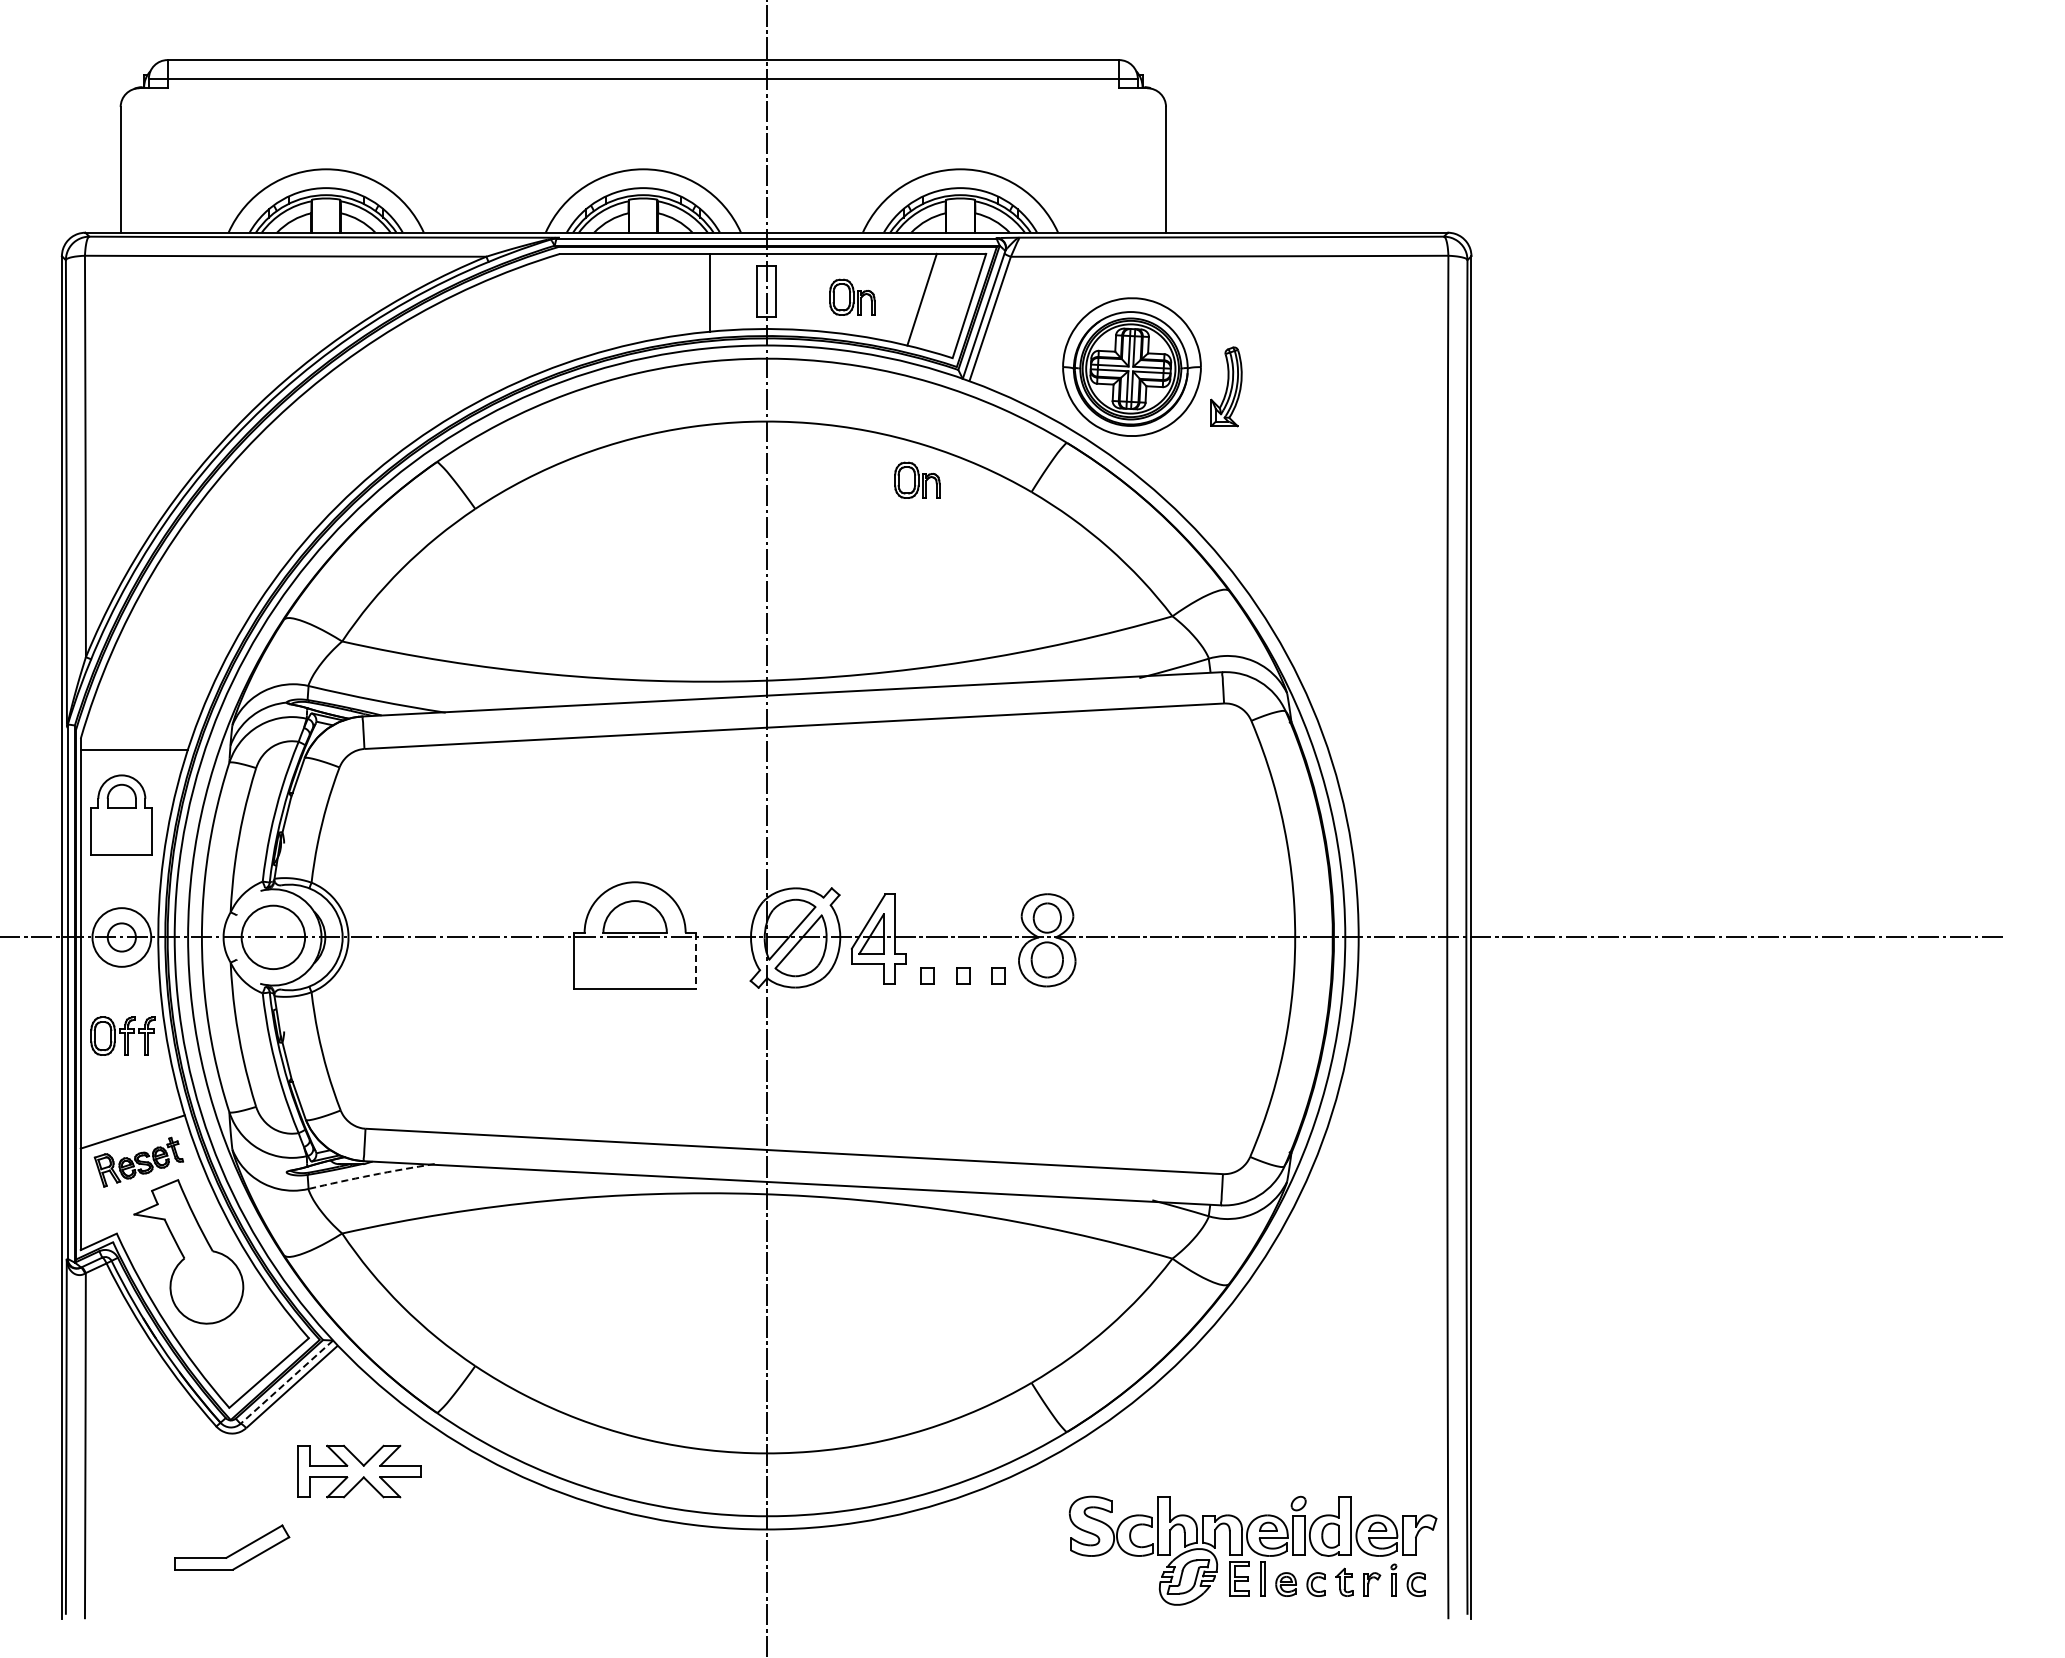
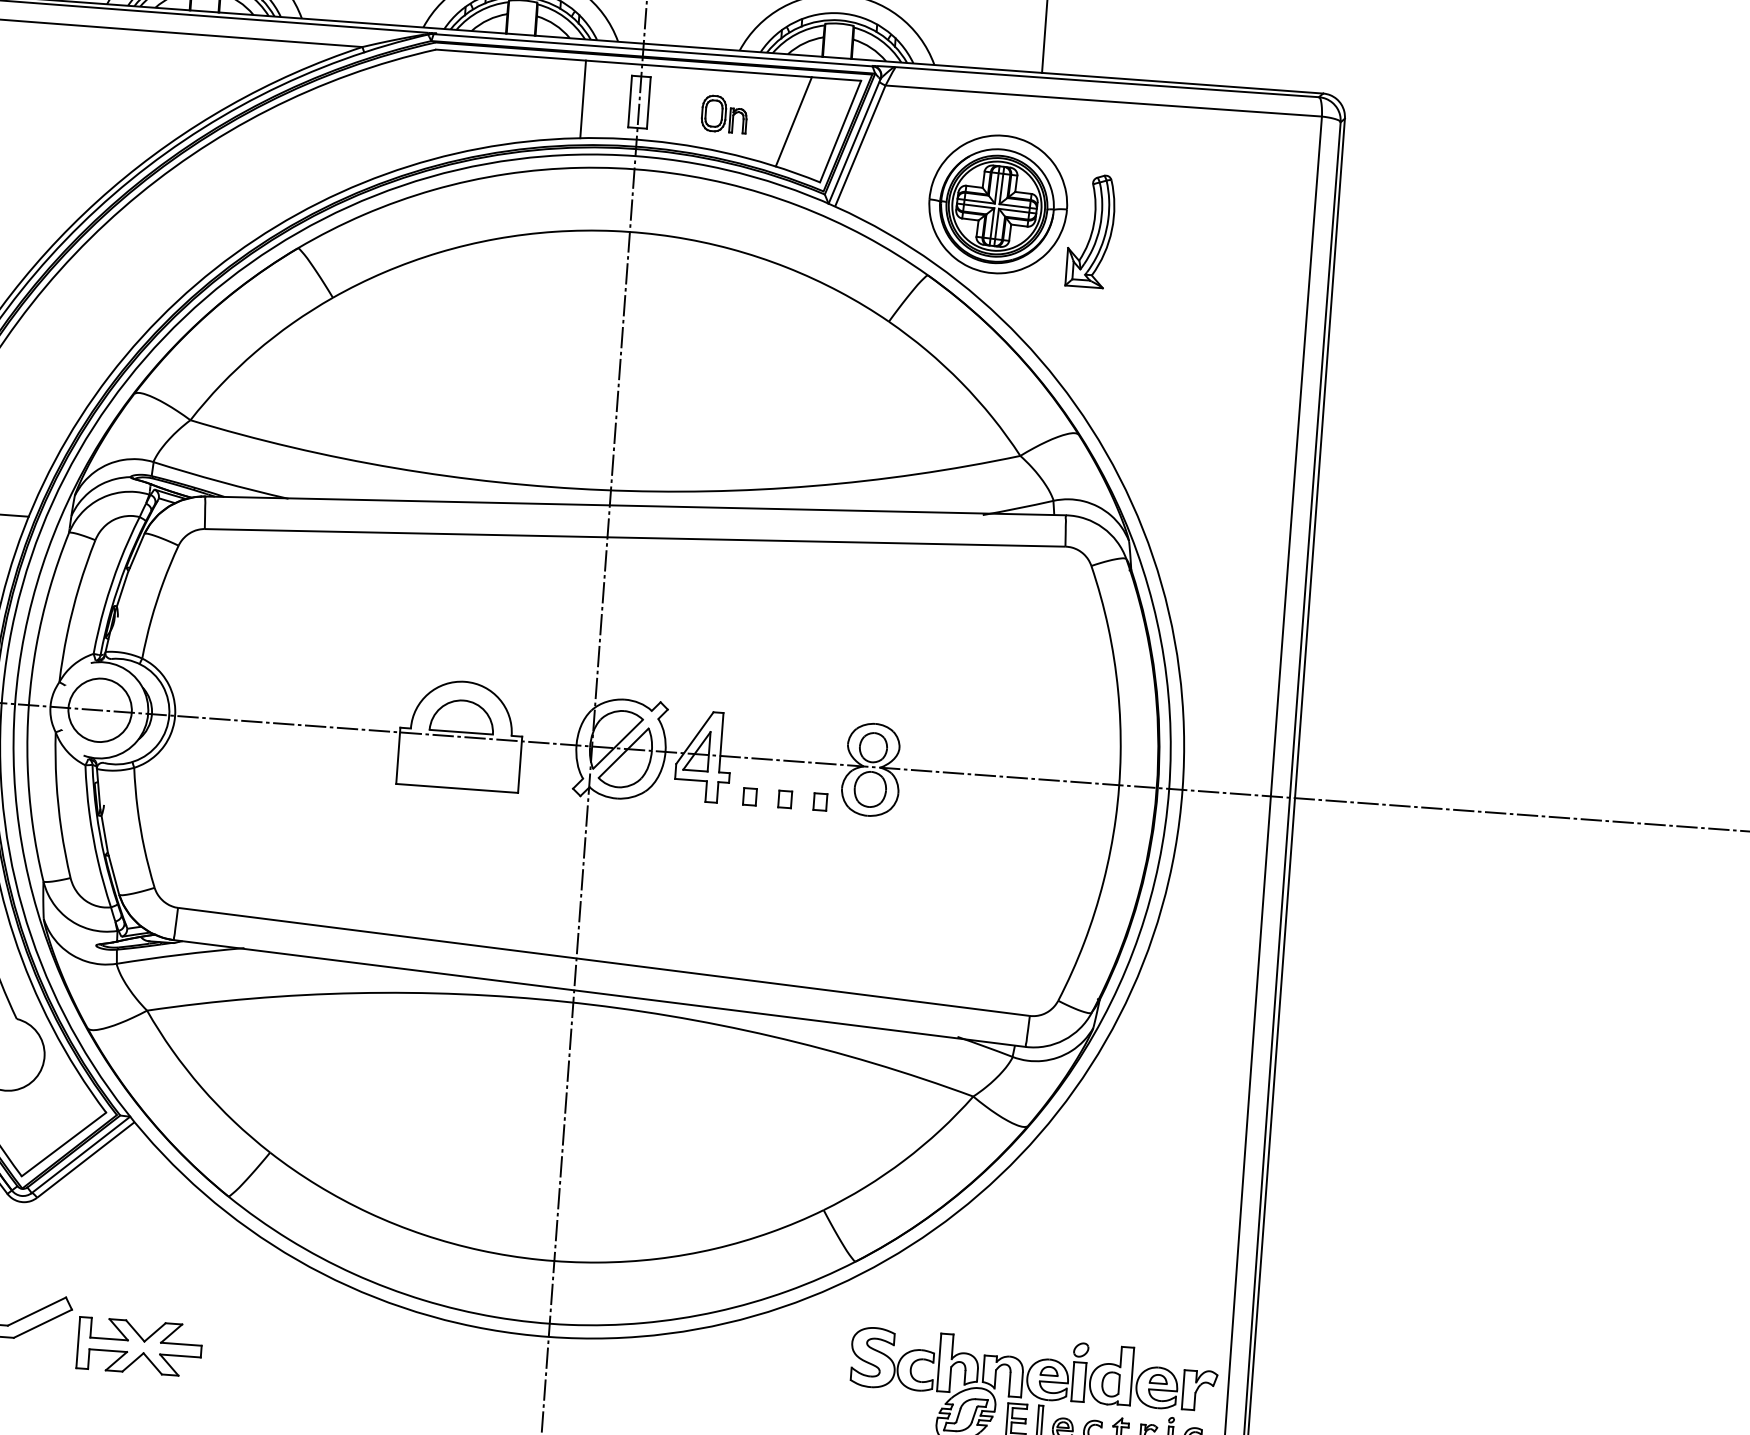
part: (1226, 386) -> (1091, 230), size x1.43
part: (917, 479) -> (776, 300), removed
line: (696, 961) -> (520, 765), dashed -> solid
arc: (371, 1175) -> (180, 954), dashed -> solid
line: (286, 1382) -> (80, 1155), dashed -> solid
part: (359, 1471) -> (139, 1347), moved

